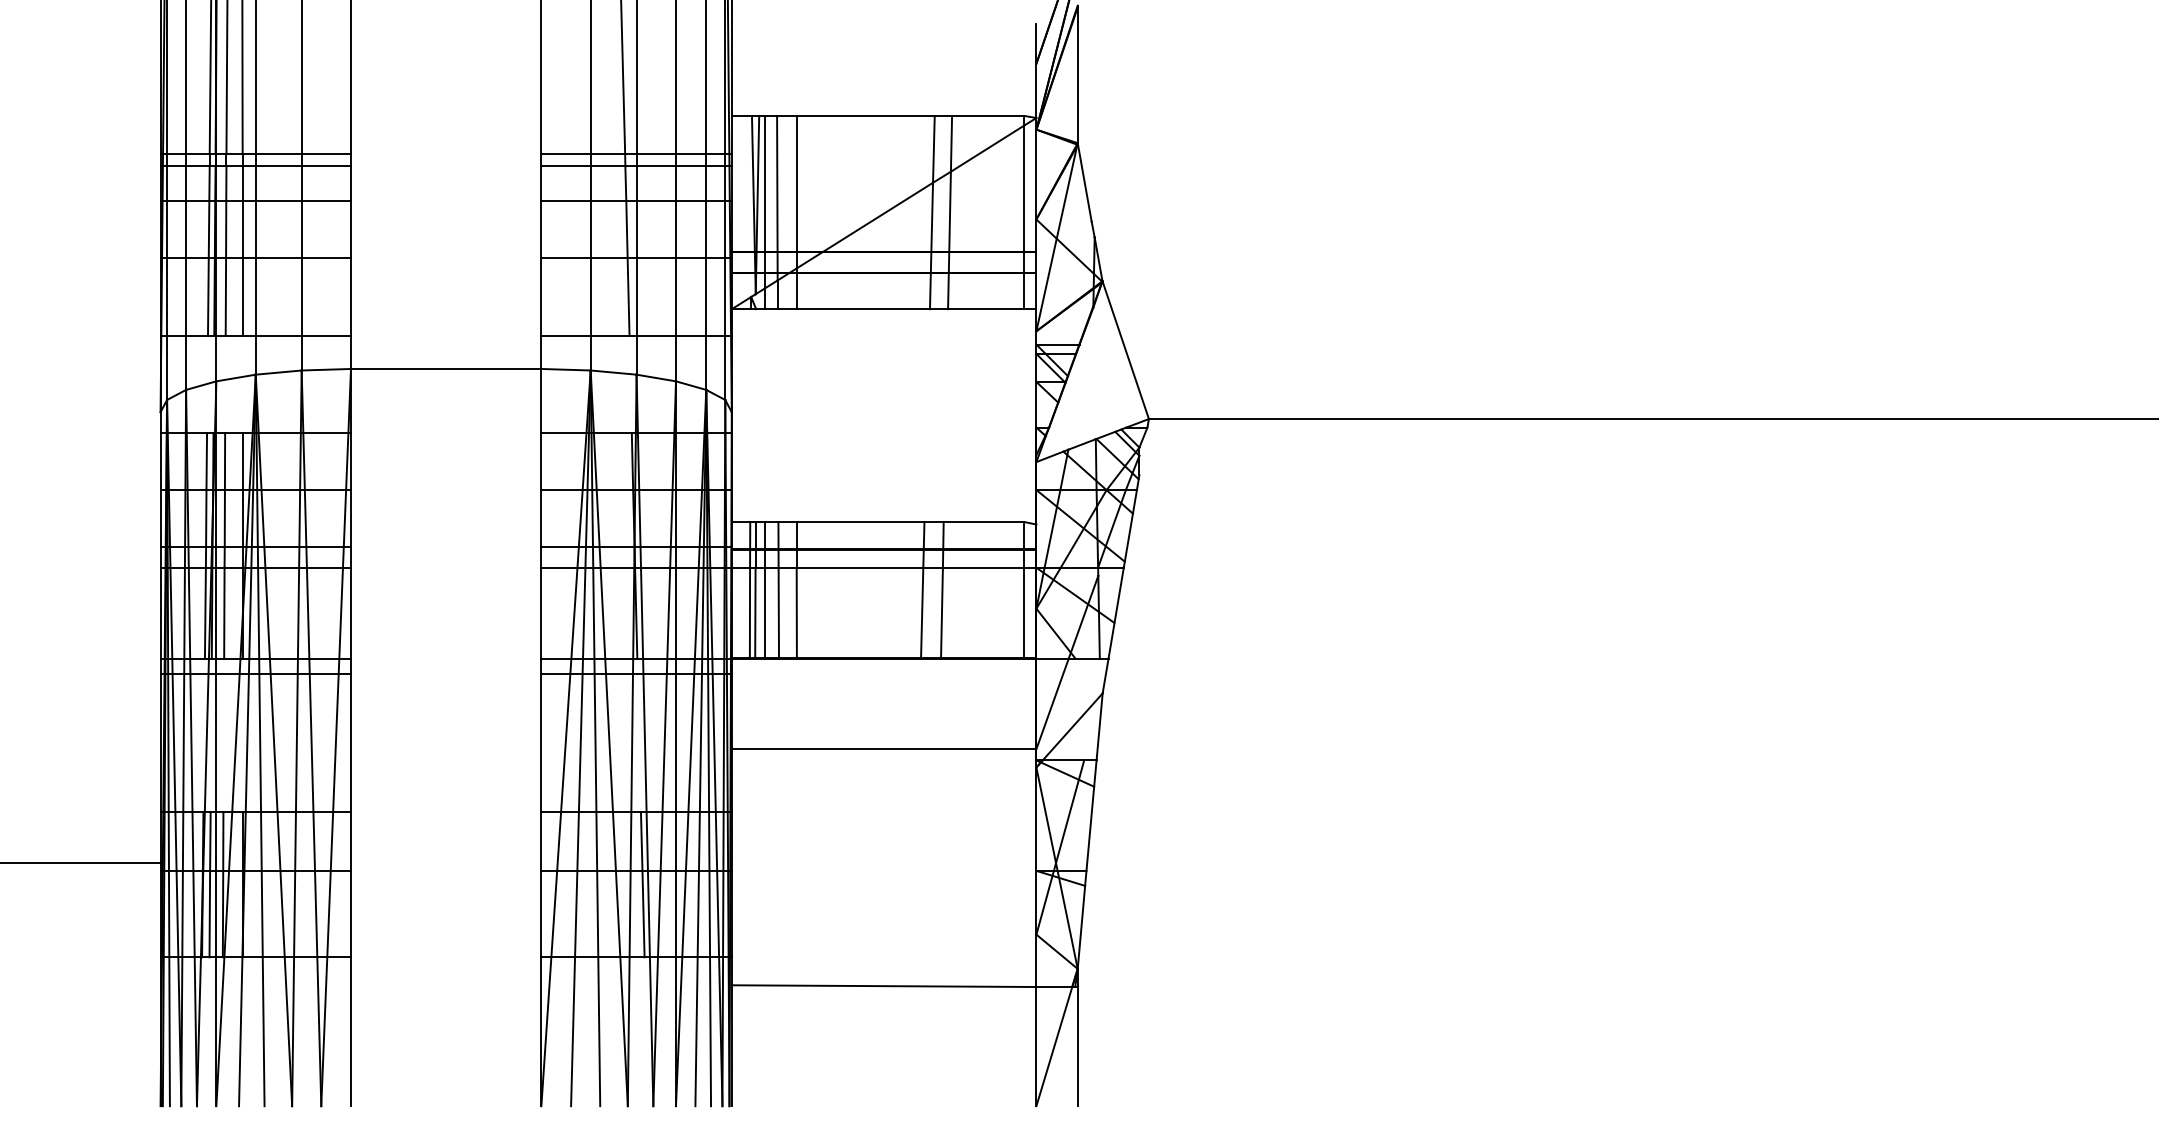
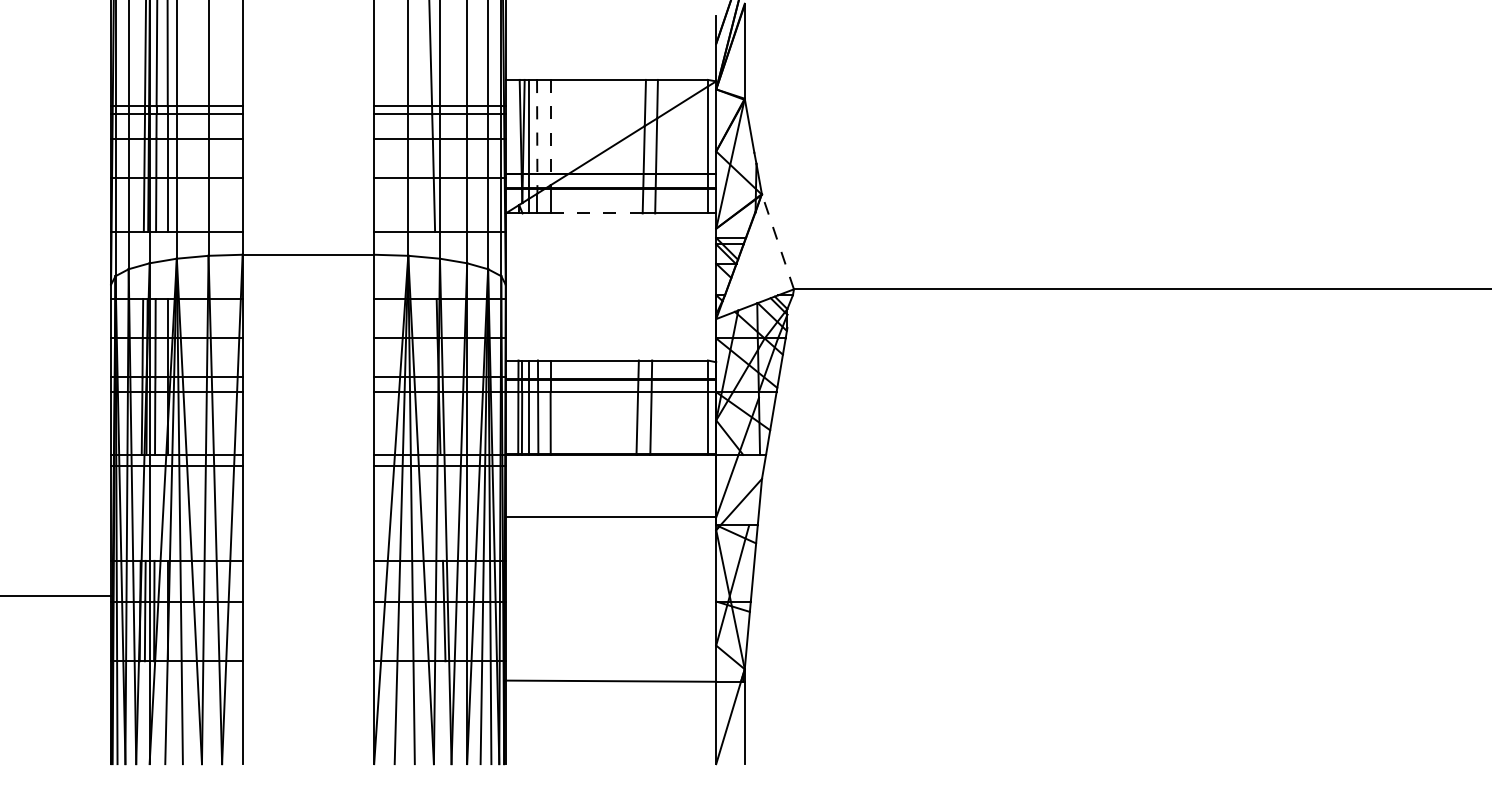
line: (796, 192) -> (550, 132), solid -> dashed
line: (777, 197) -> (537, 136), solid -> dashed
line: (863, 309) -> (596, 213), solid -> dashed
line: (1125, 349) -> (777, 241), solid -> dashed

